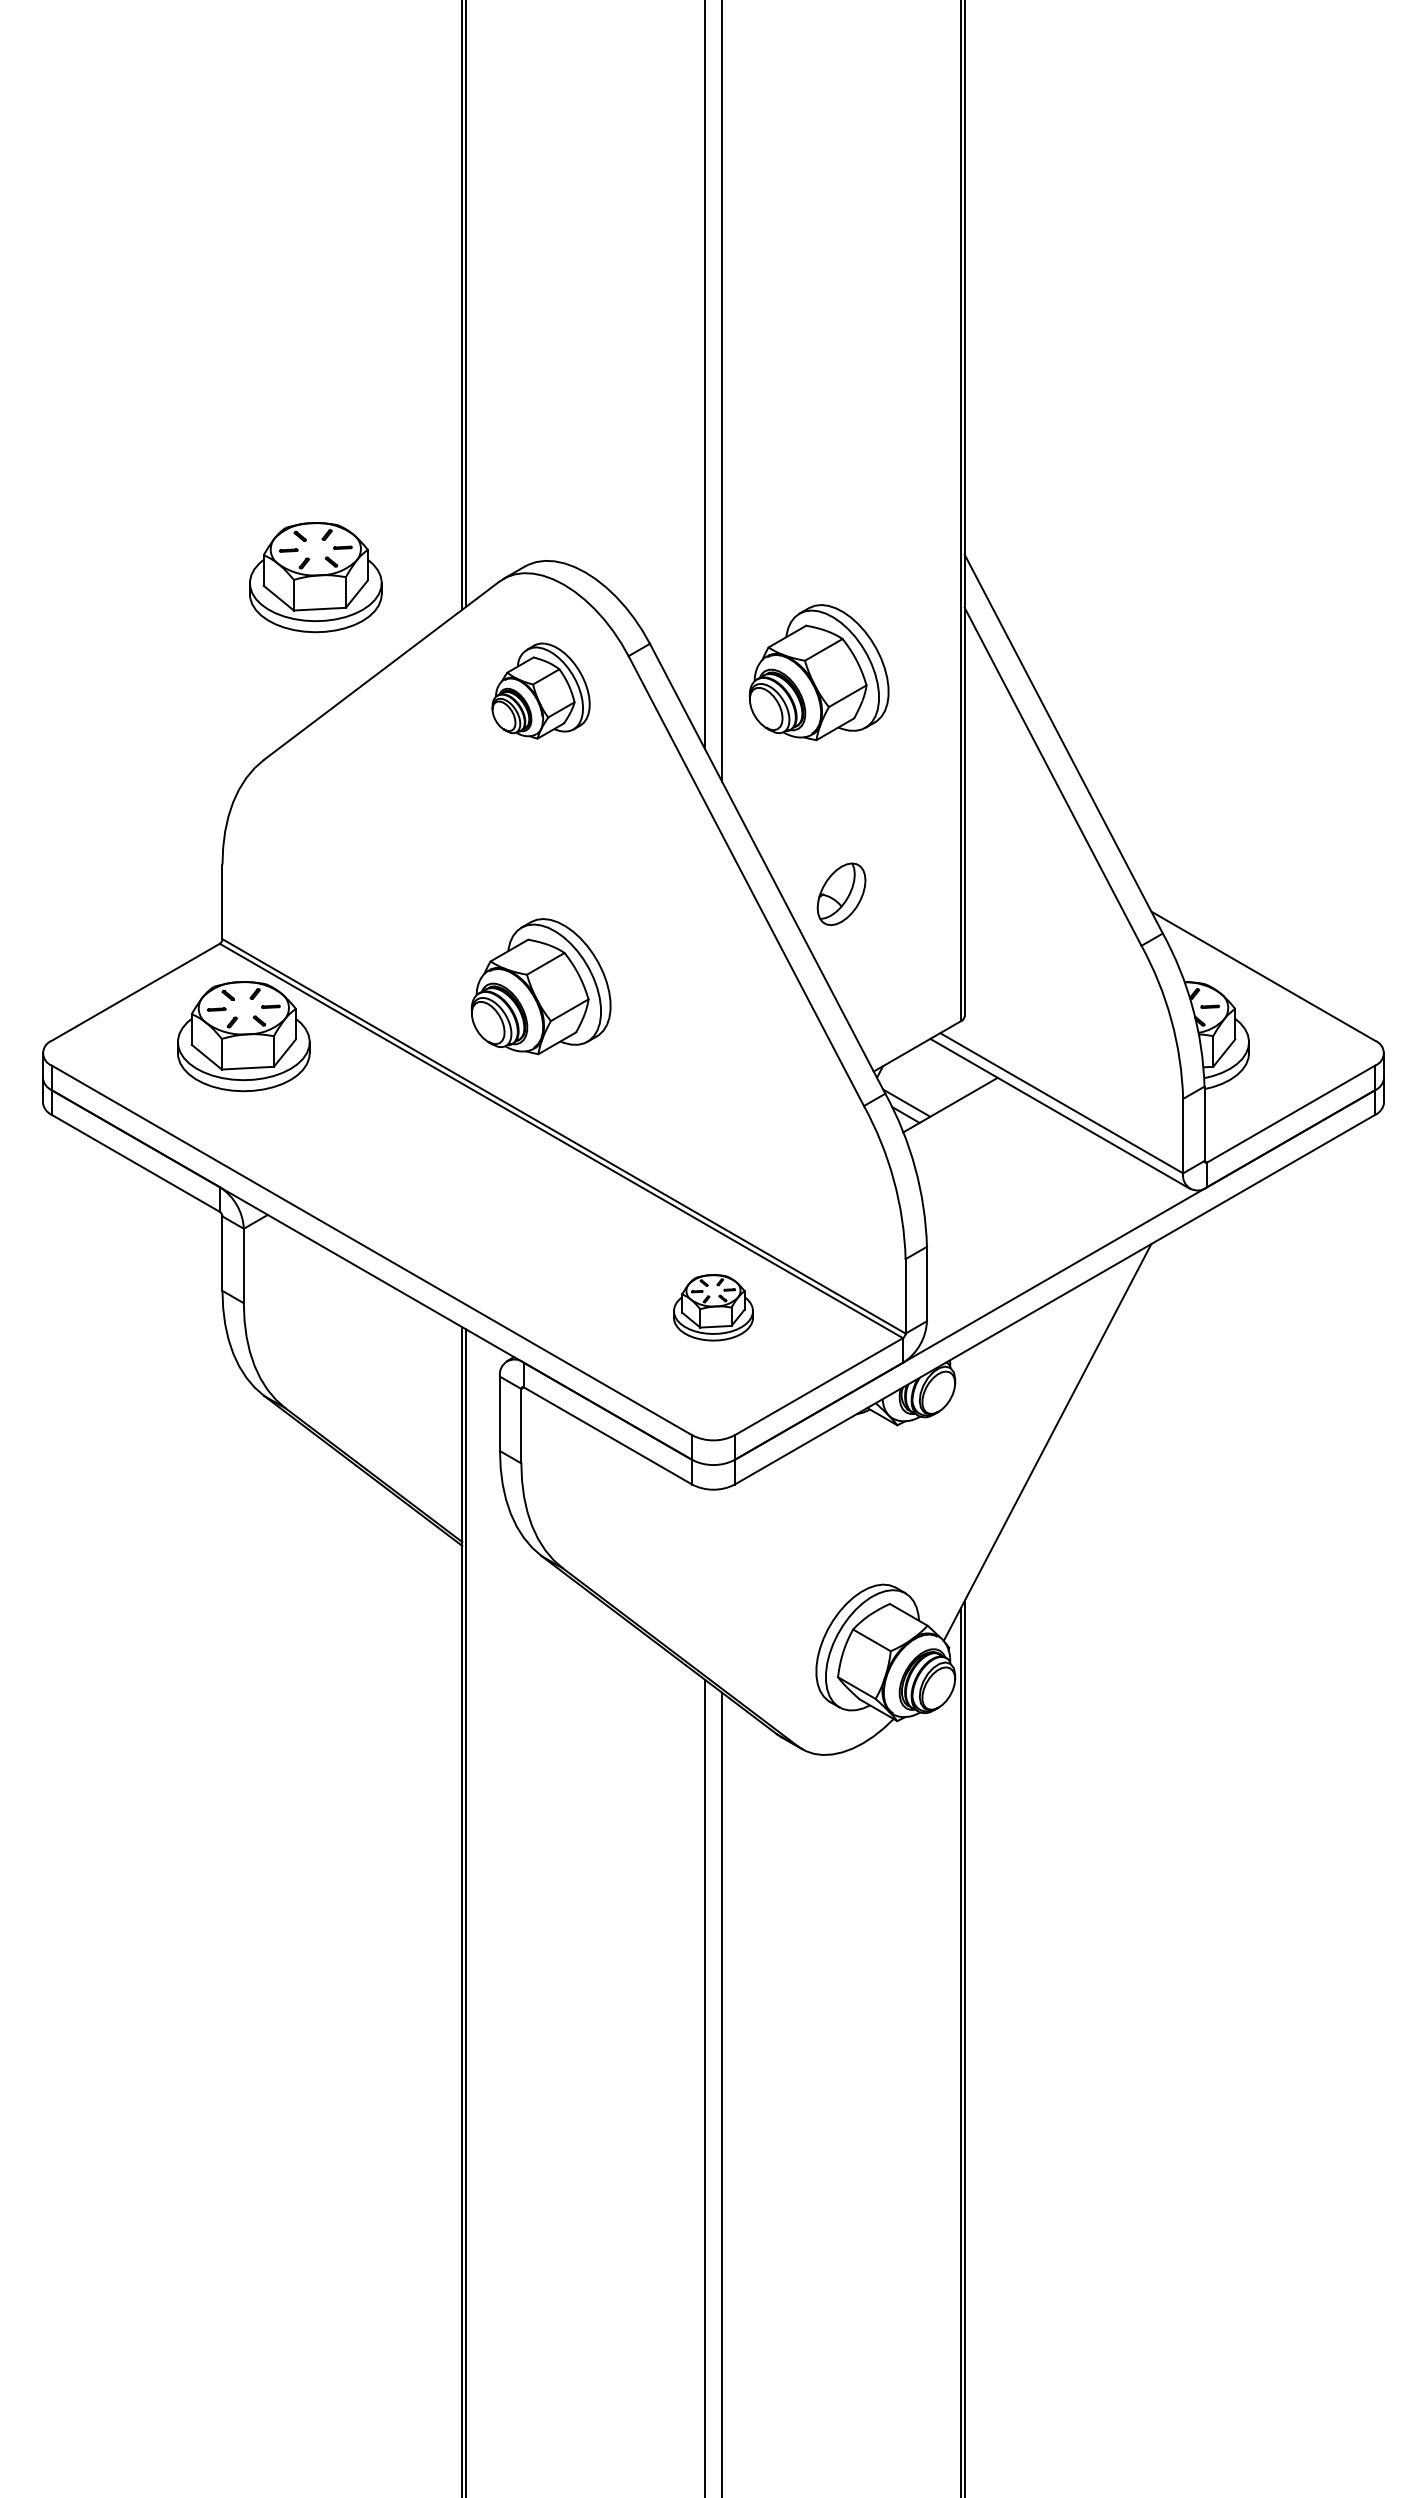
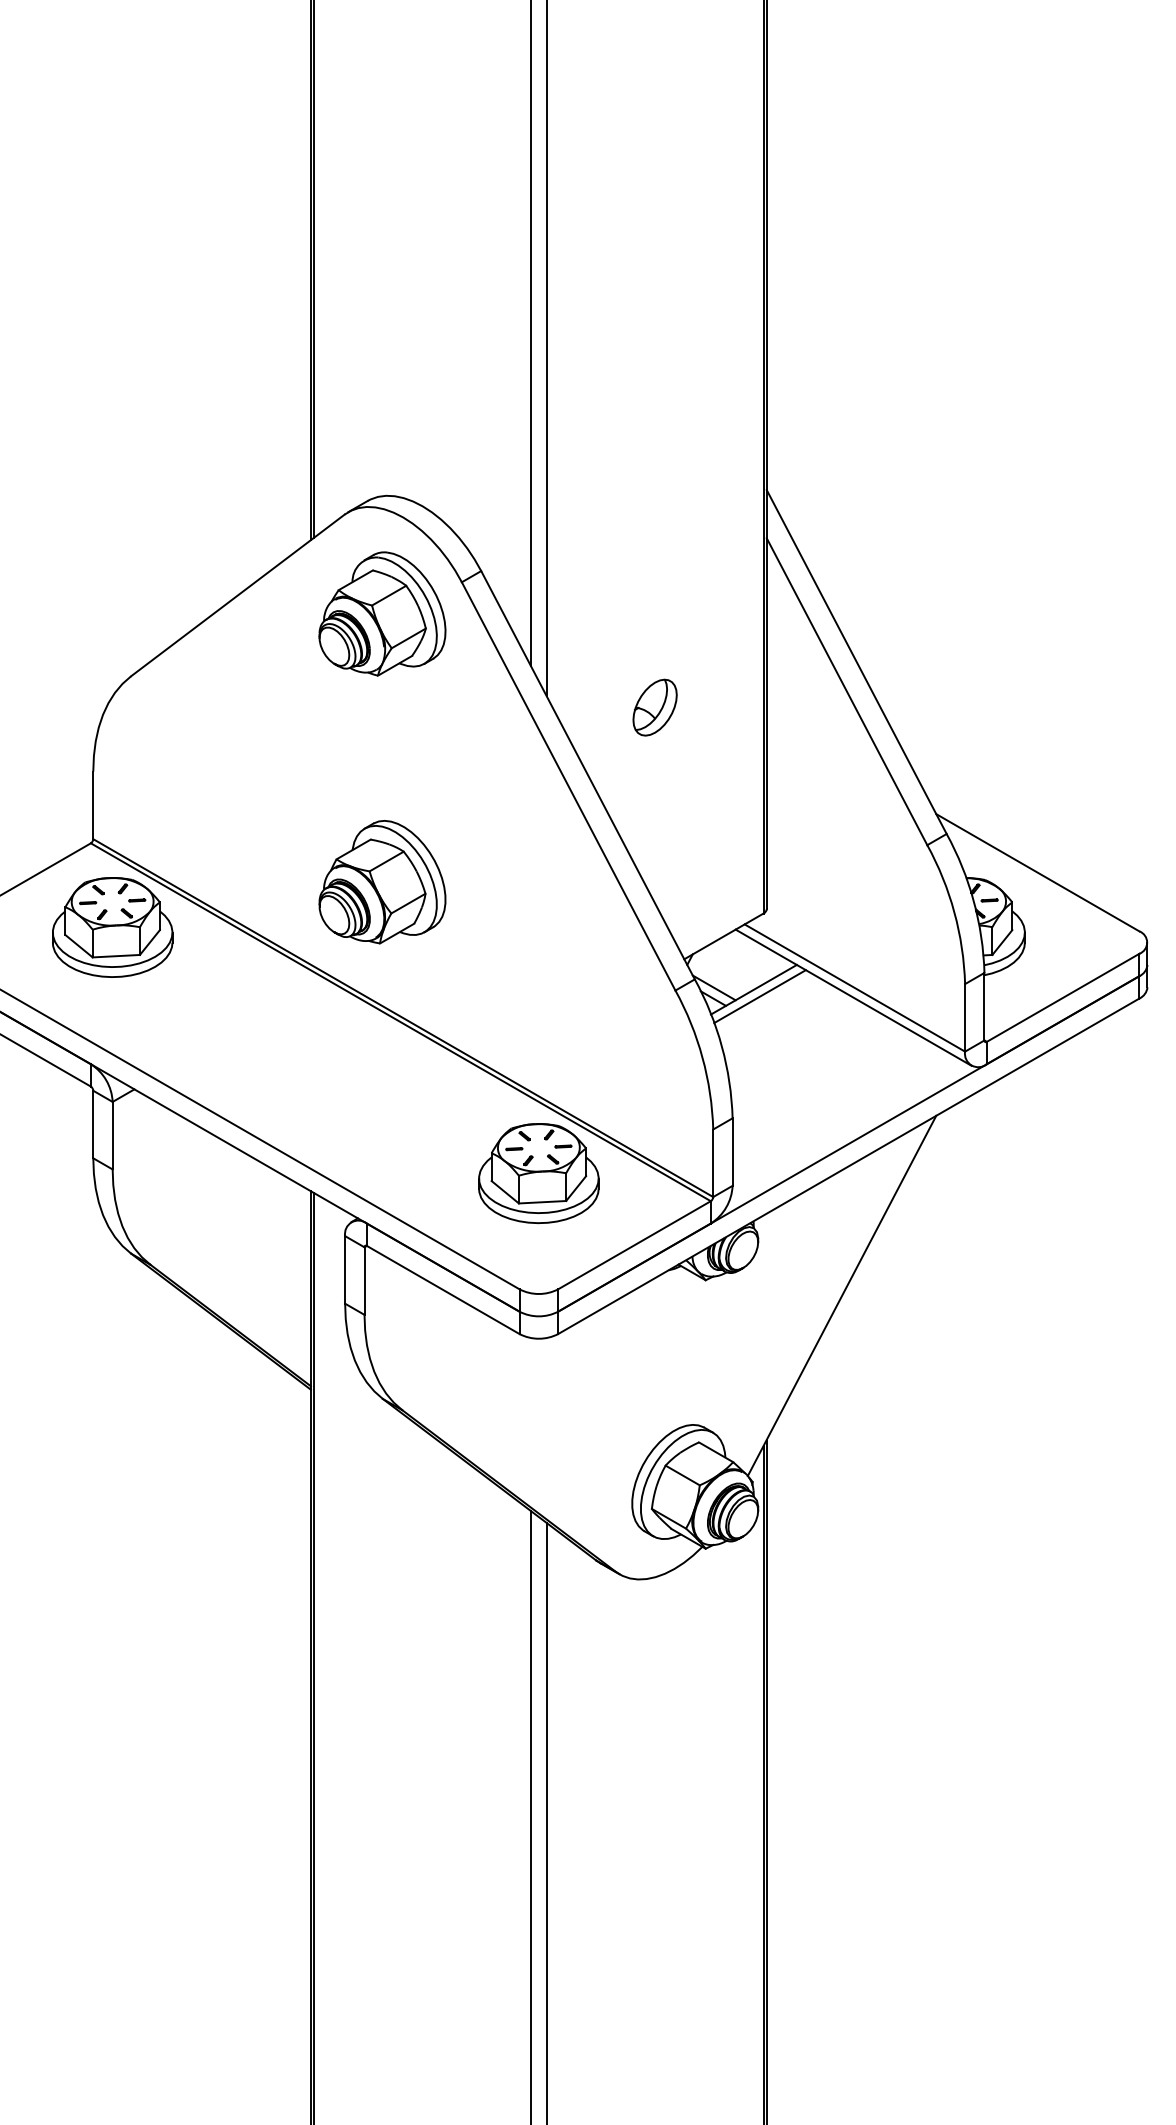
part: (315, 577) -> (177, 510), removed
part: (818, 672) -> (634, 597), removed
part: (540, 690) -> (381, 613), size x1.43
part: (841, 893) -> (655, 706), moved
line: (956, 1112) -> (759, 996), added
part: (713, 1307) -> (538, 1173), size x1.67

